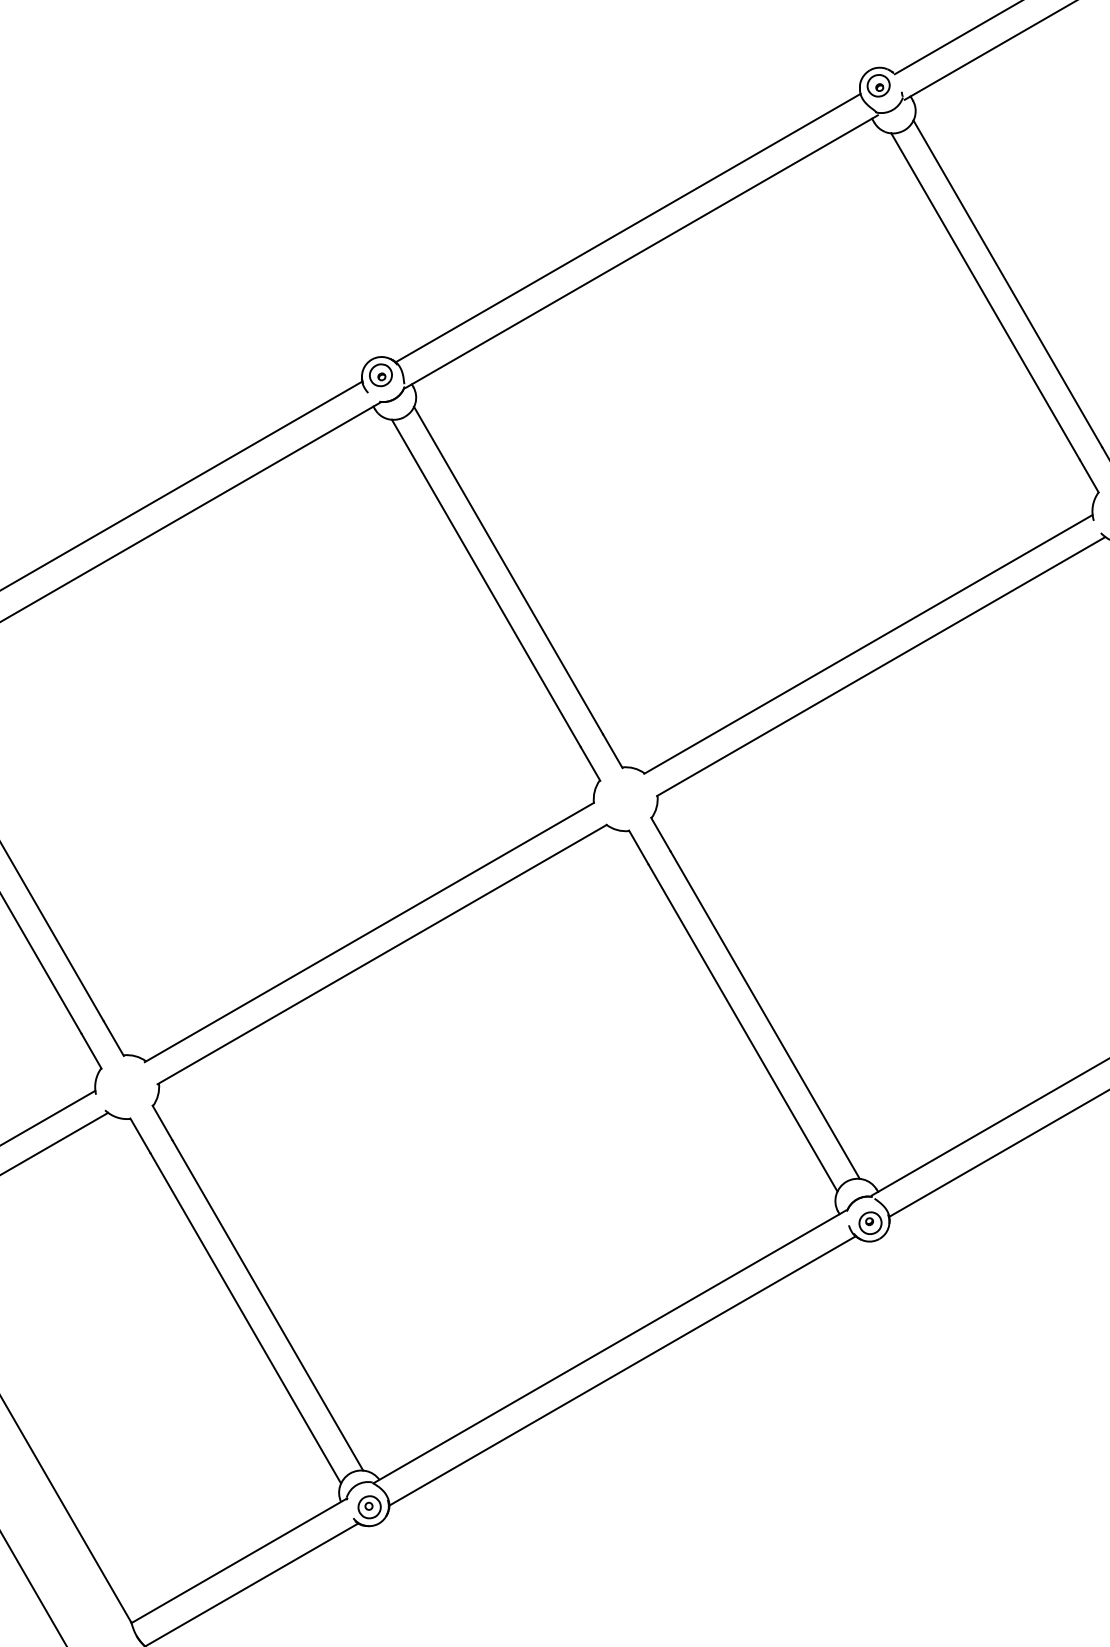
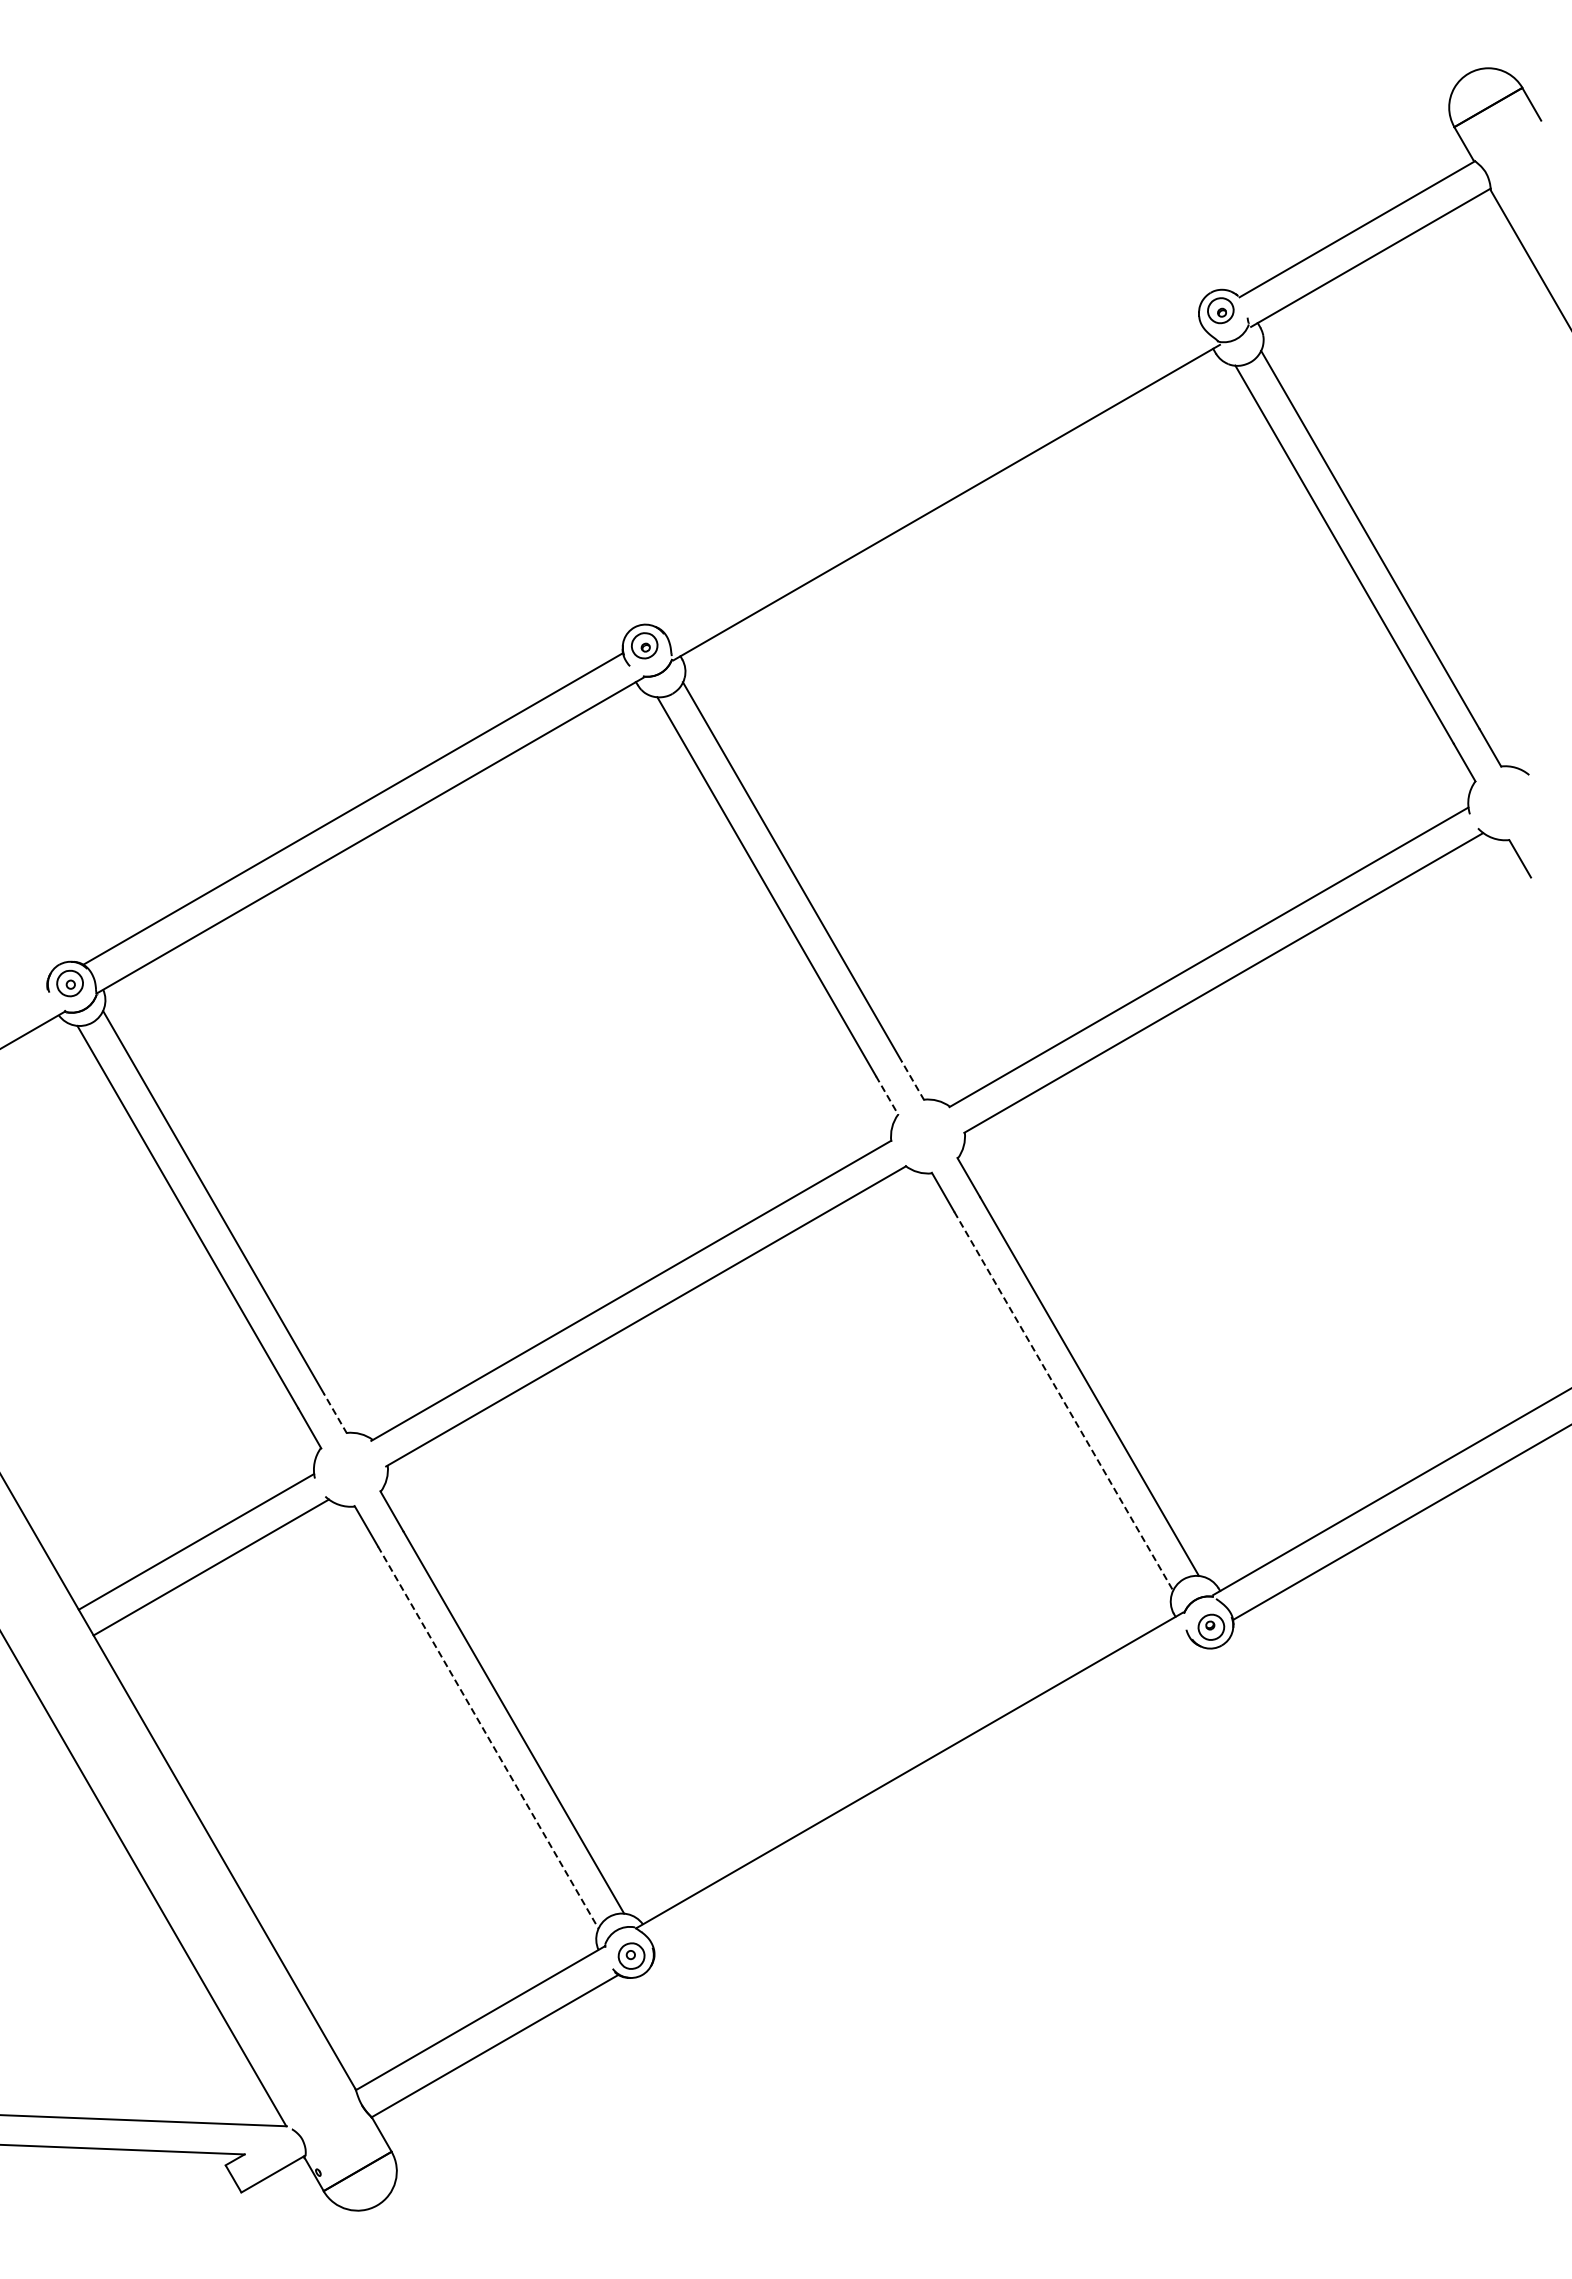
line: (627, 228) -> (930, 475), removed
line: (613, 750) -> (913, 1080), solid -> dashed
line: (590, 763) -> (887, 1095), solid -> dashed
line: (742, 1028) -> (1063, 1401), solid -> dashed
line: (113, 1038) -> (335, 1413), solid -> dashed
line: (246, 1318) -> (488, 1737), solid -> dashed
line: (622, 1371) -> (924, 1798), removed

